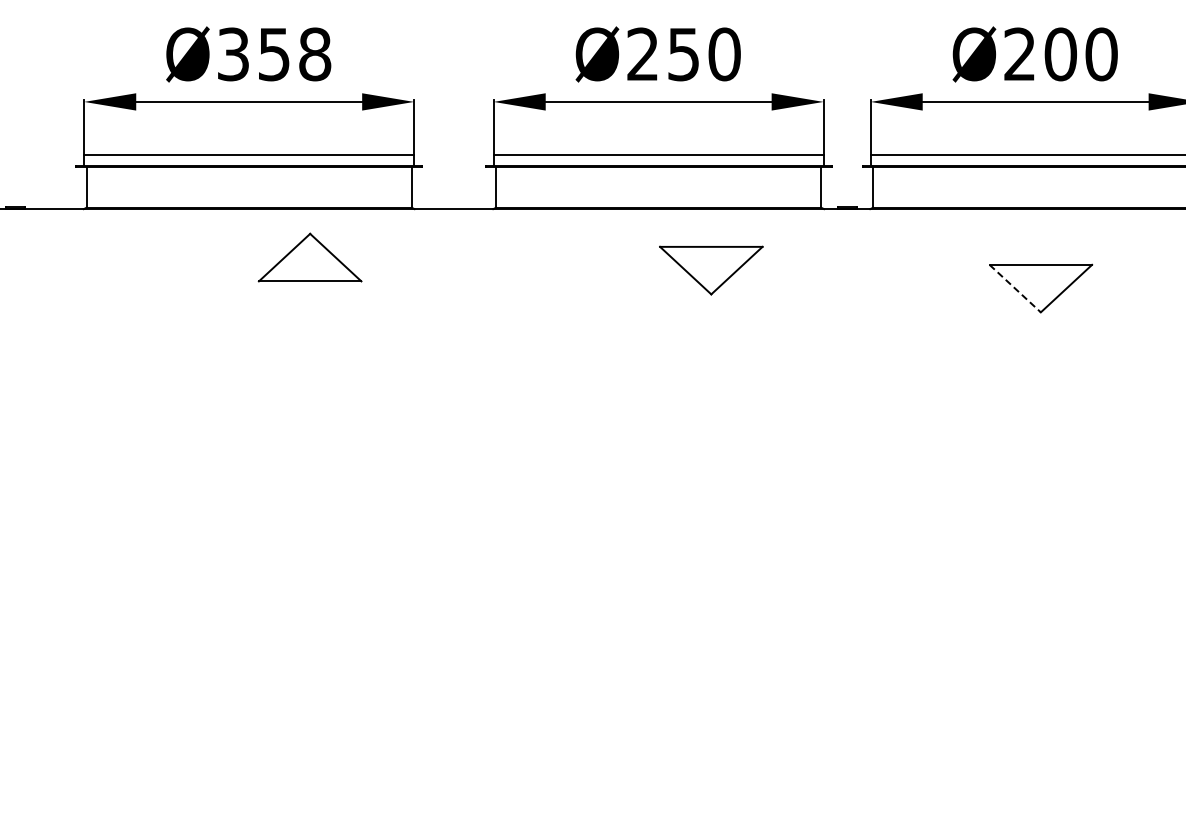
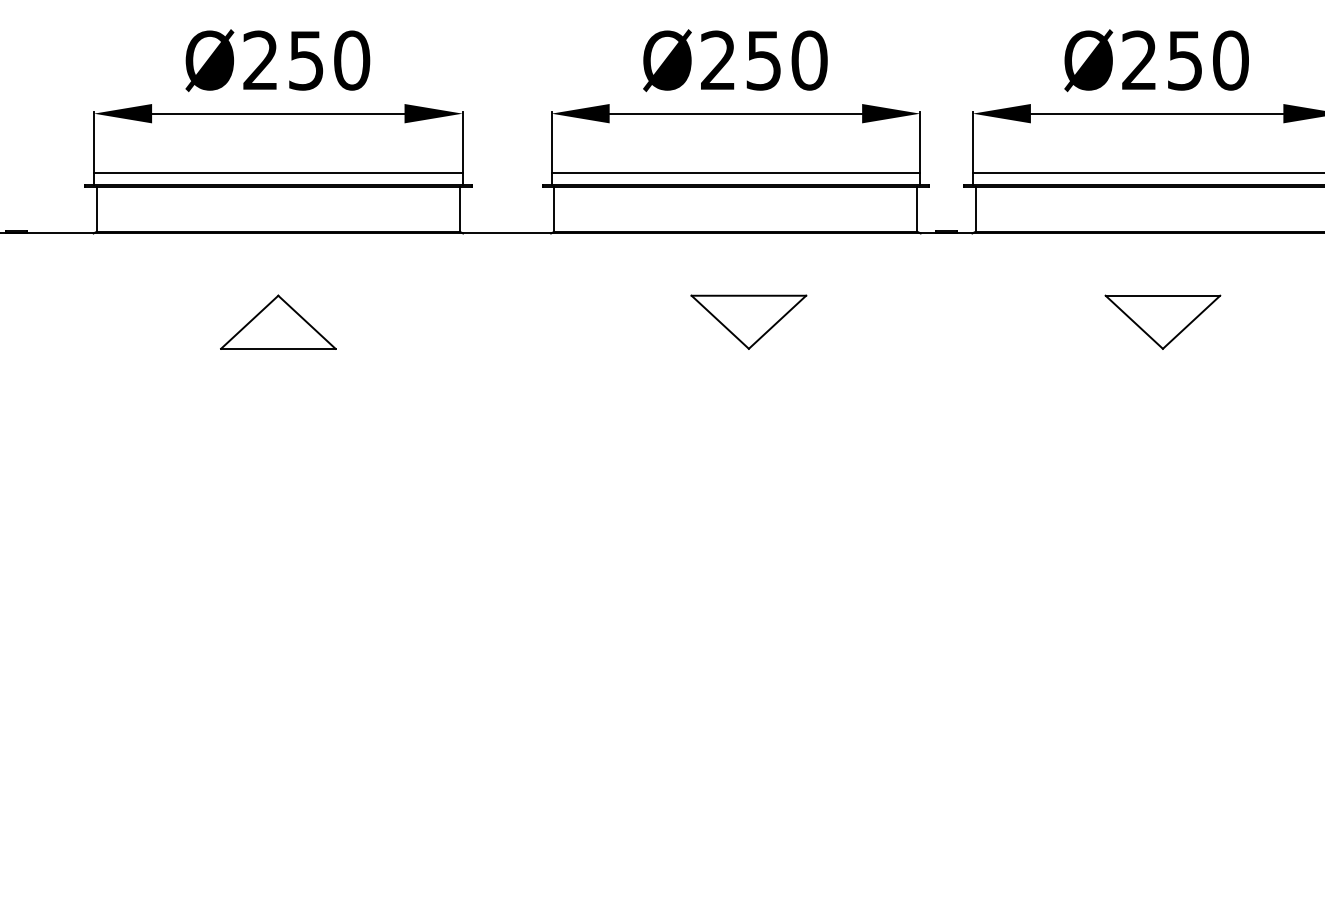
text: (274, 54) -> (306, 60), Ø358 -> Ø250
text: (1060, 54) -> (1184, 60), Ø200 -> Ø250
part: (309, 257) -> (277, 322), moved
part: (711, 270) -> (749, 322), moved
line: (1015, 288) -> (1134, 322), dashed -> solid

